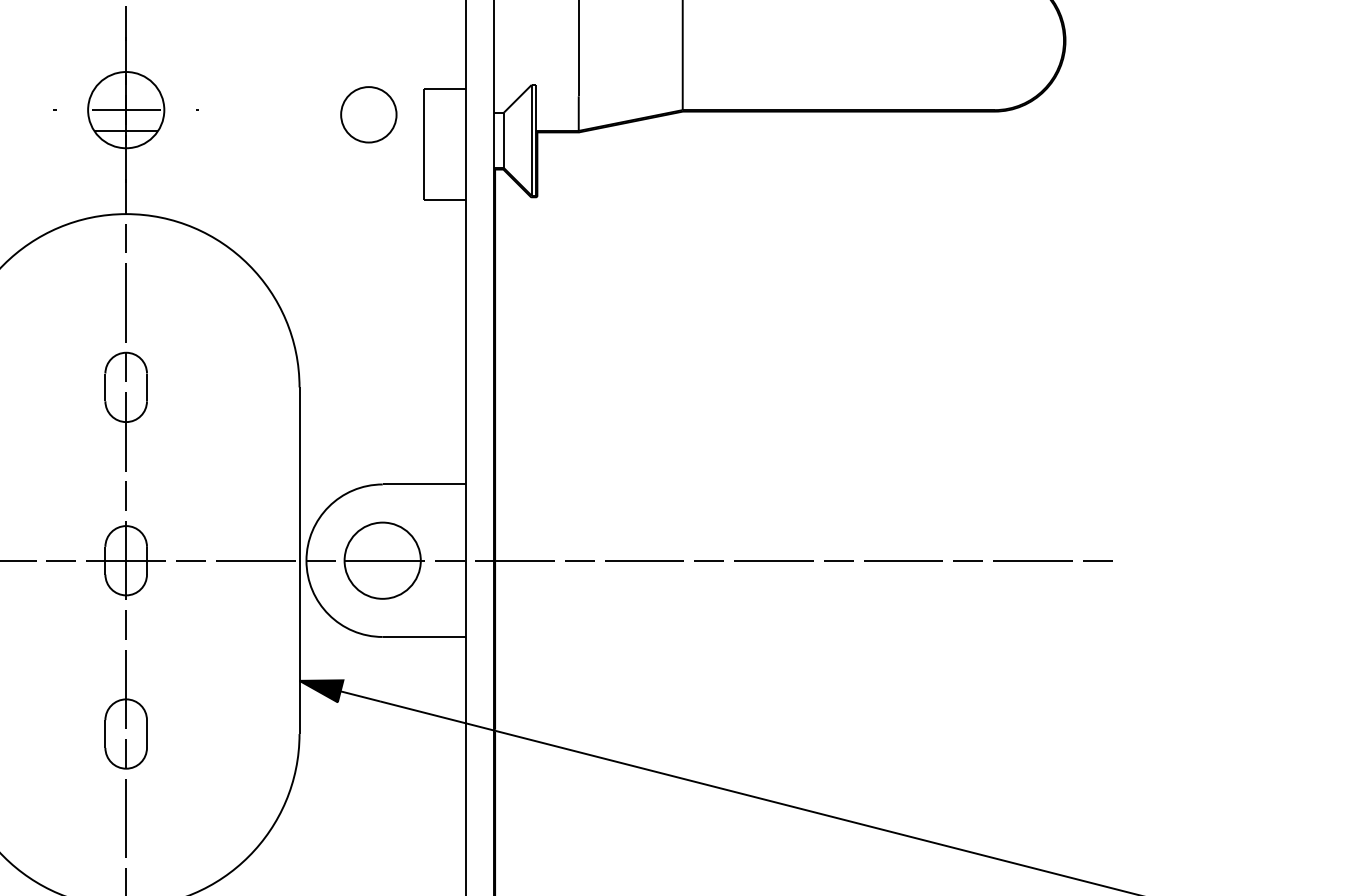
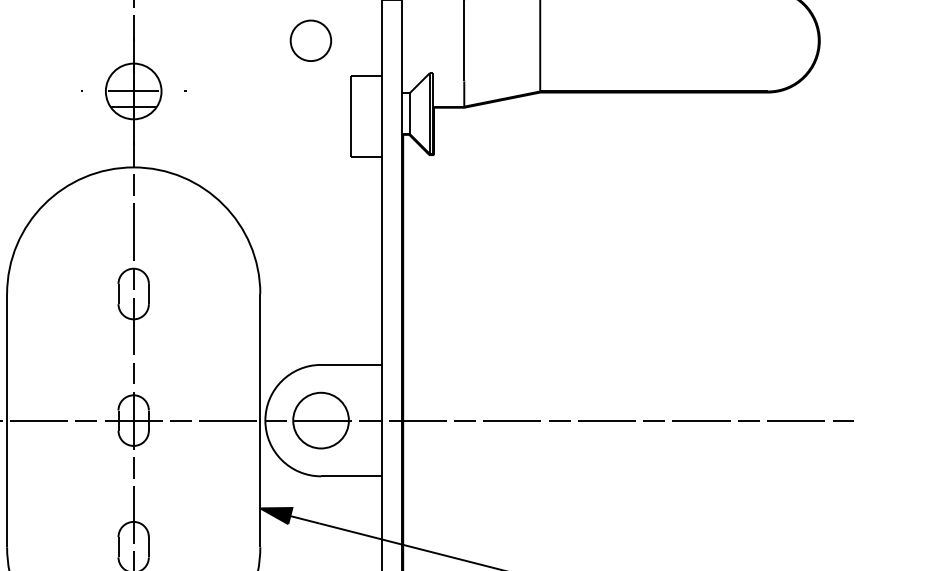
part: (368, 114) -> (310, 40), moved

